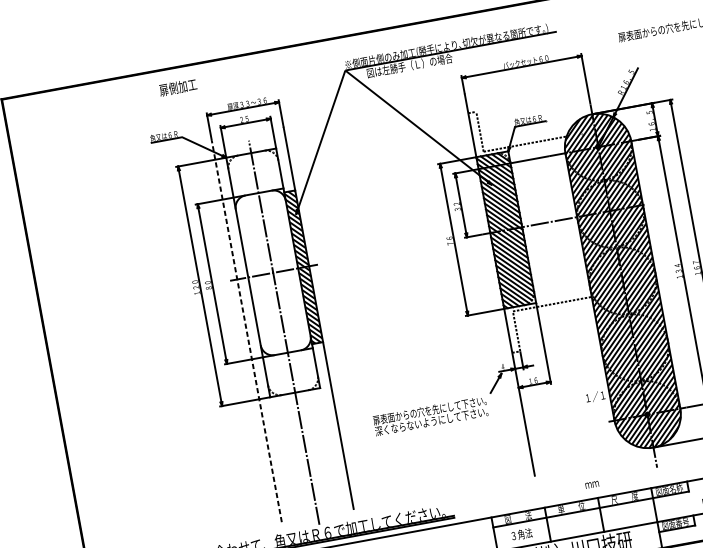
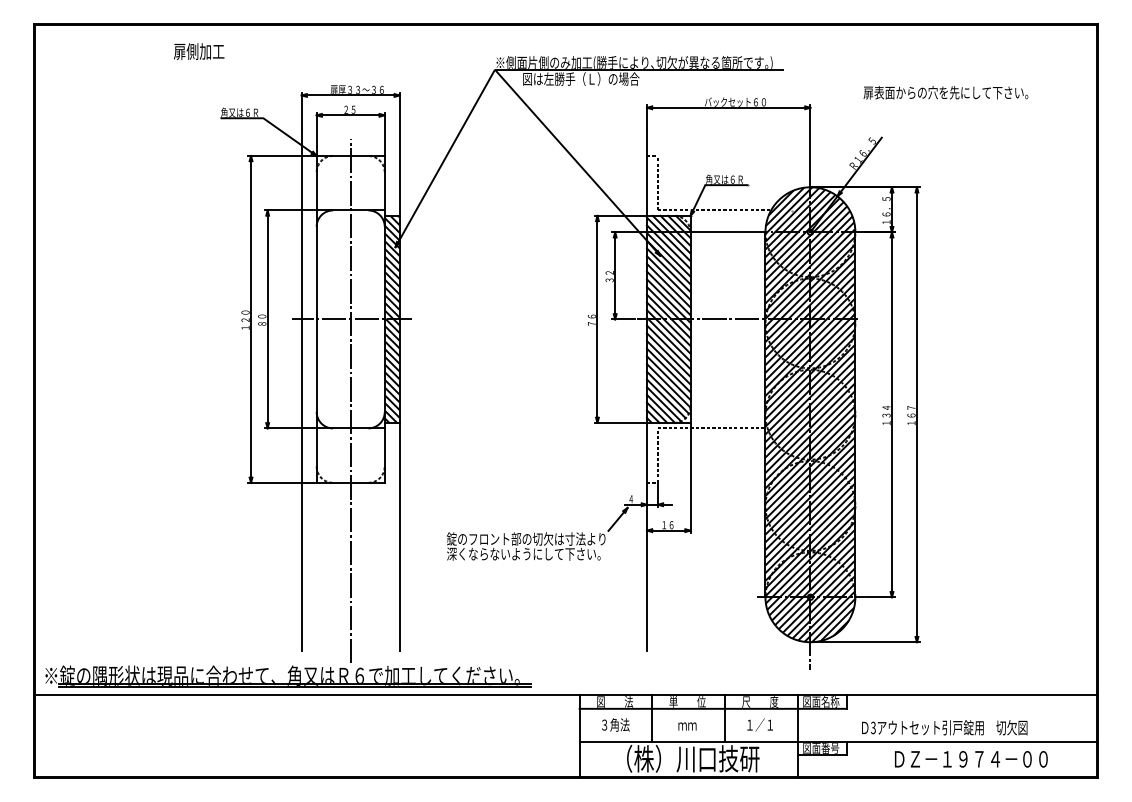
text: (178, 87) -> (199, 51), moved
line: (246, 330) -> (301, 389), dashed -> solid
text: (594, 396) -> (759, 724), moved
text: (431, 409) -> (526, 538), 扉表面からの穴を先にして下さい。 -> 錠のフロント部の切欠は寸法より
text: (592, 484) -> (687, 726), moved

